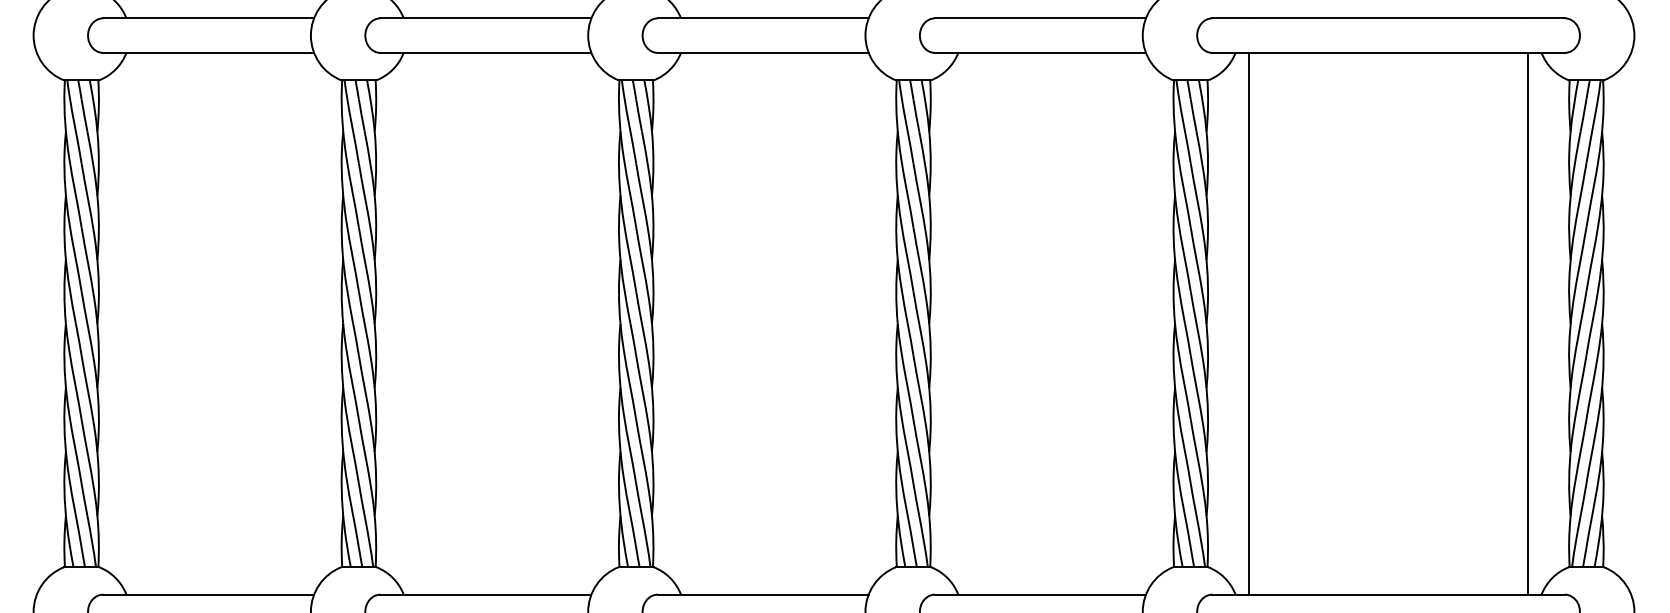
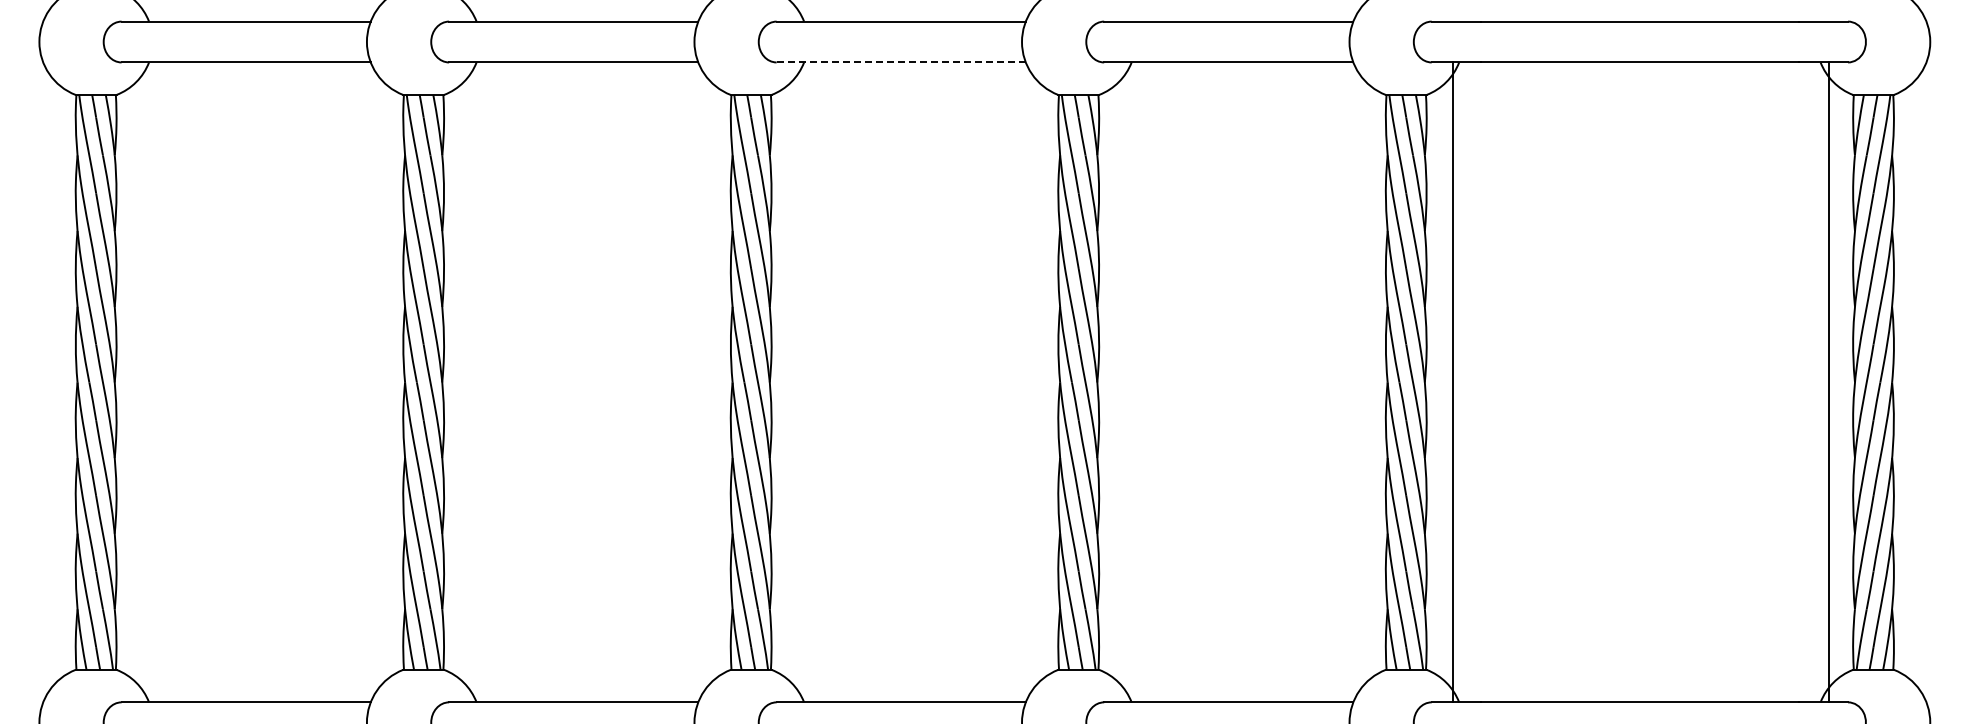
line: (763, 52) -> (901, 62), solid -> dashed
line: (1249, 323) -> (1453, 382), moved
line: (1527, 323) -> (1829, 382), moved

